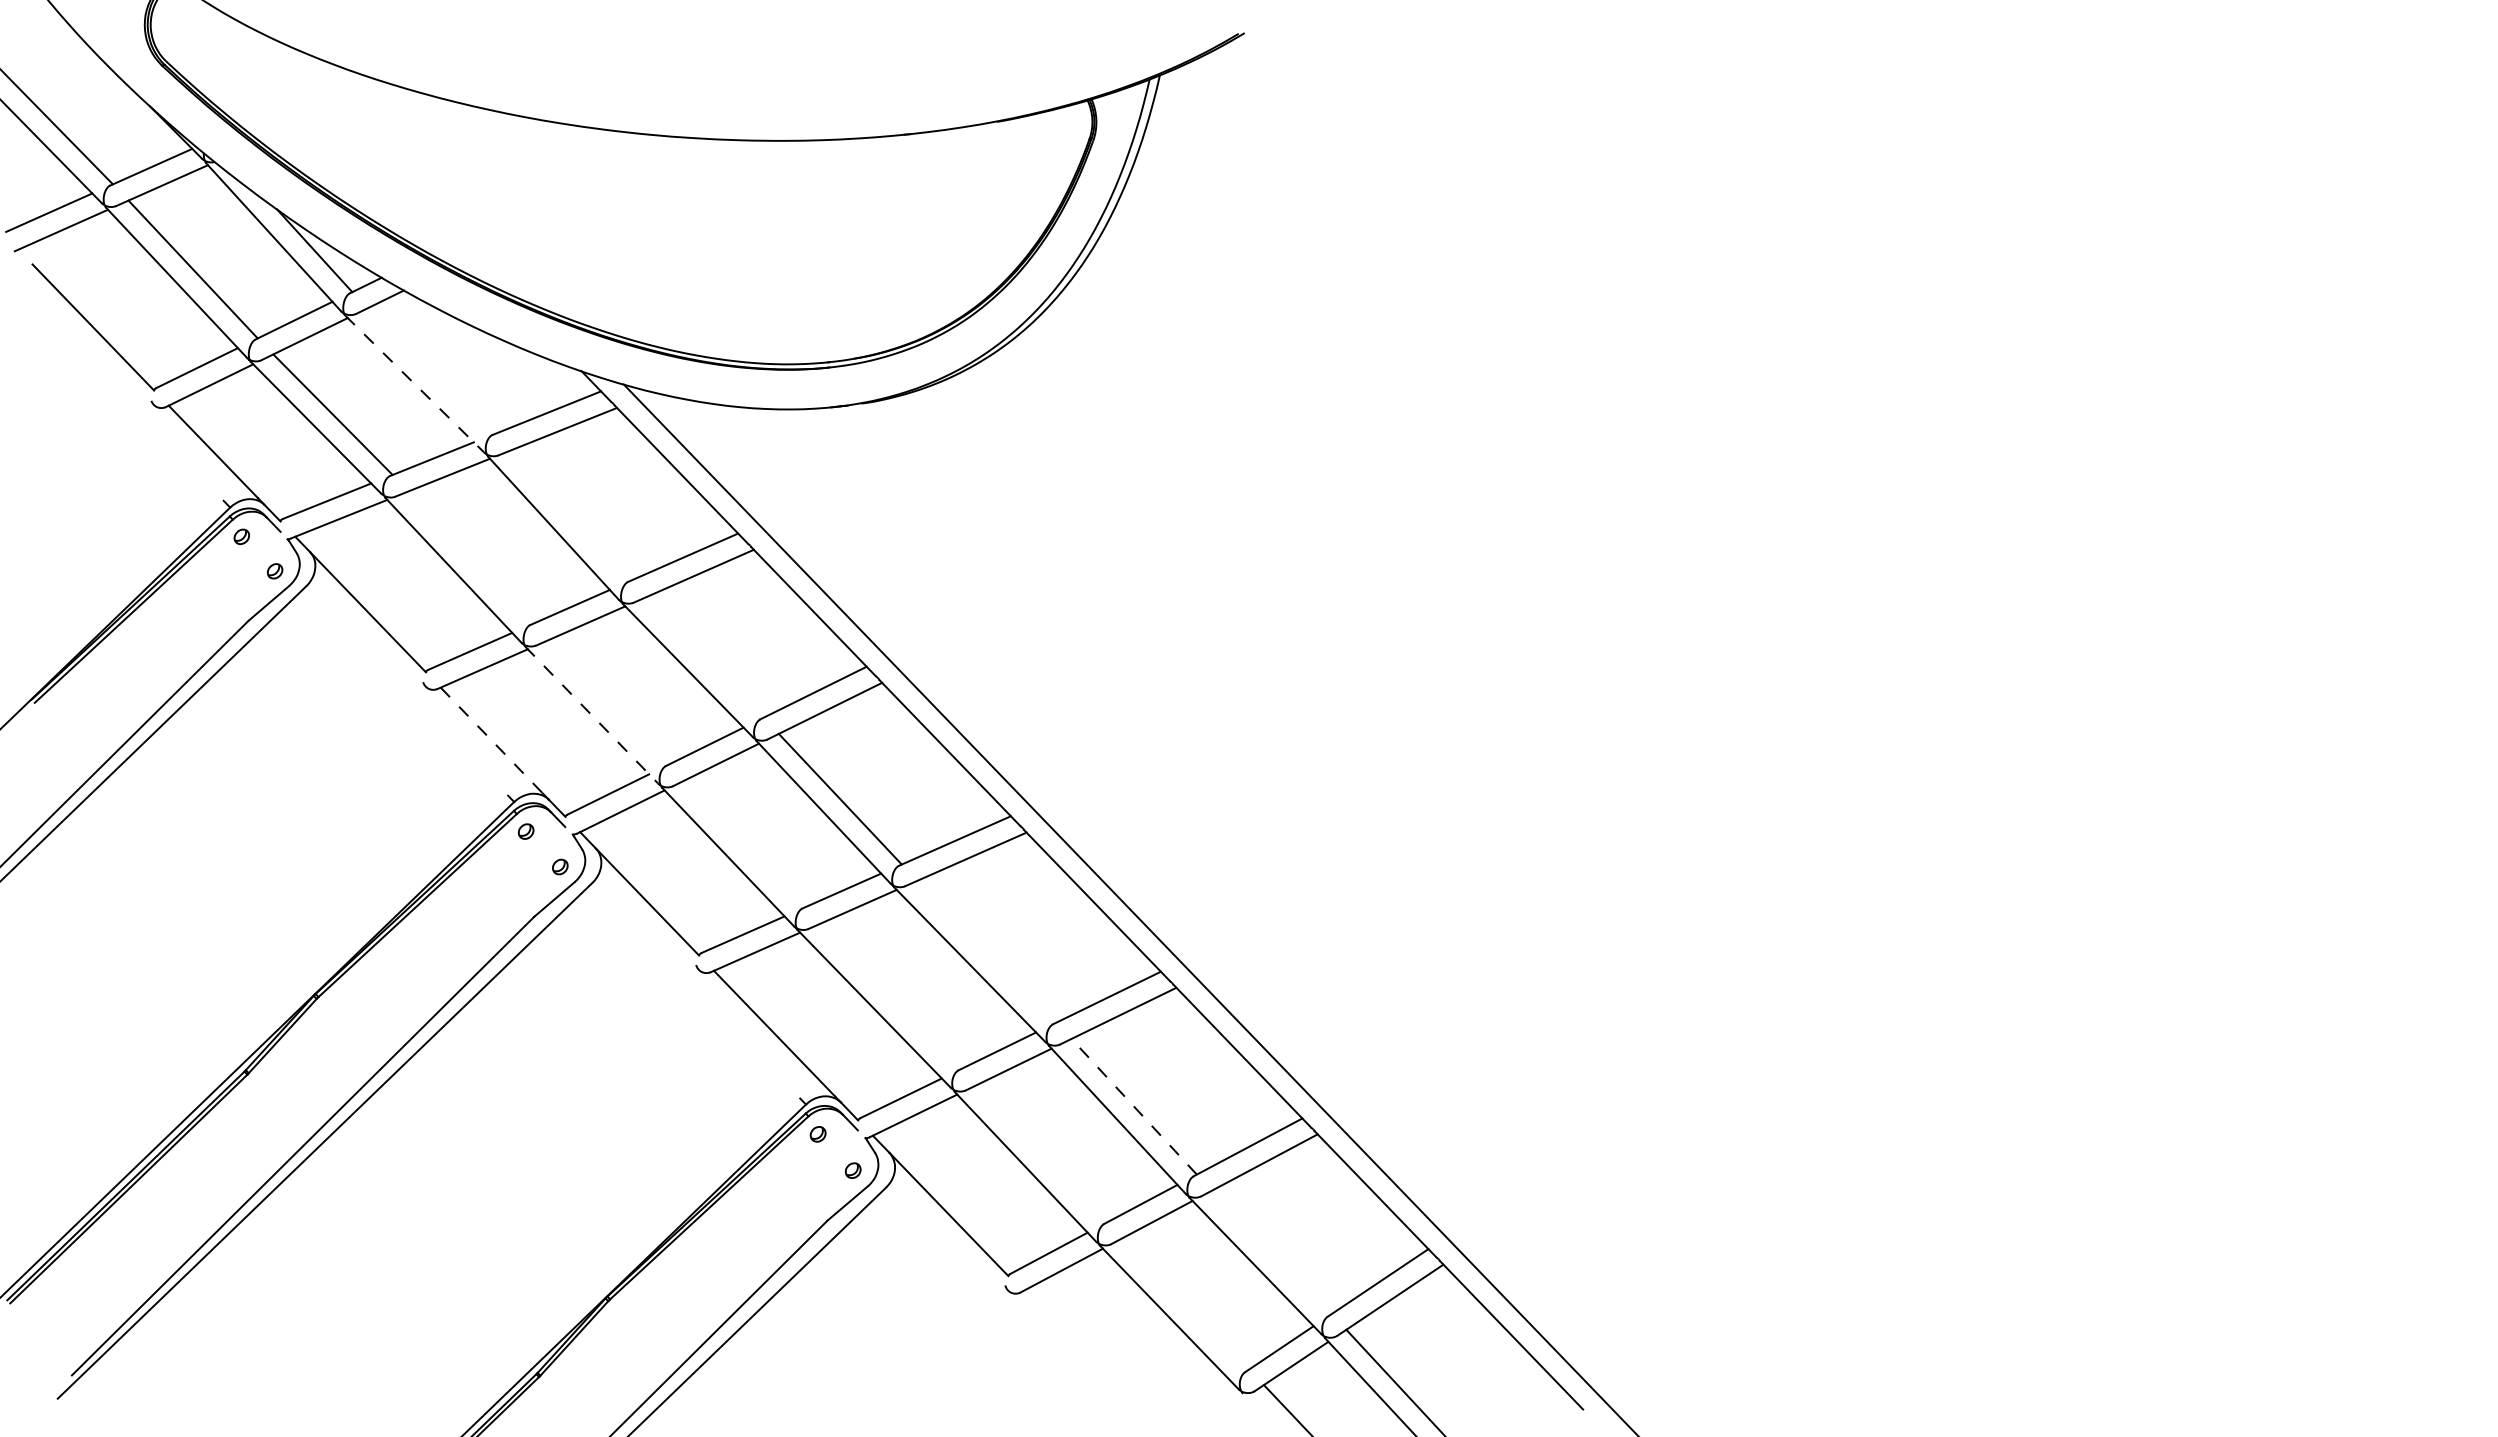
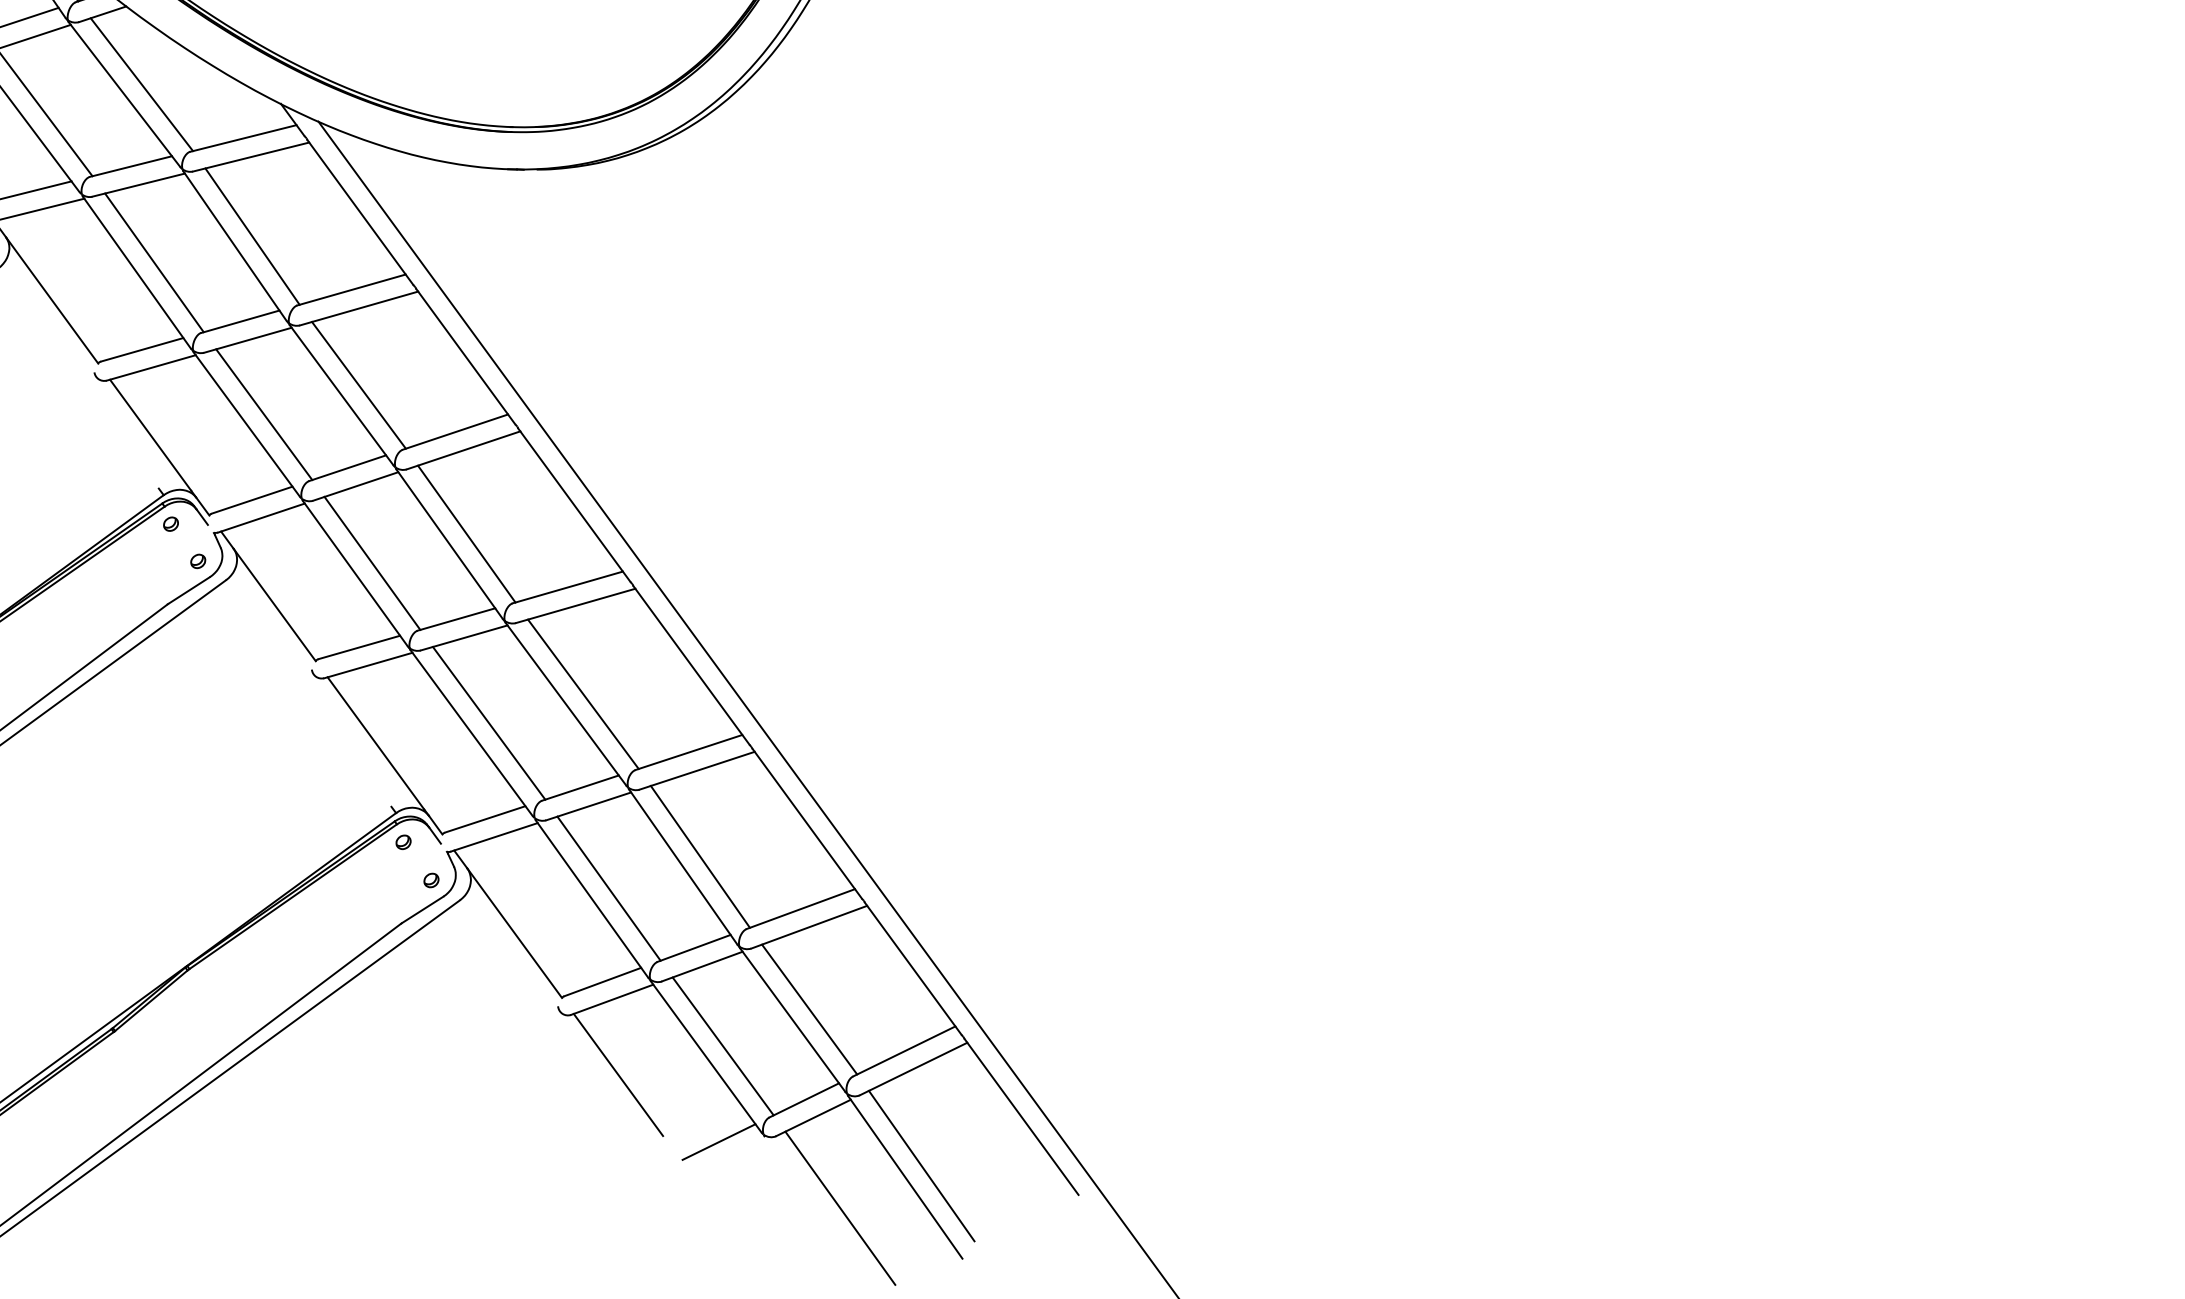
line: (431, 370) -> (141, 84), added
line: (415, 384) -> (125, 95), dashed -> solid
line: (570, 515) -> (252, 236), added
line: (470, 557) -> (154, 262), added
line: (704, 657) -> (358, 385), added
line: (608, 702) -> (263, 414), added
line: (592, 715) -> (247, 424), dashed -> solid
line: (492, 740) -> (151, 435), dashed -> solid
line: (744, 843) -> (372, 563), added
line: (986, 951) -> (583, 694), added
line: (890, 995) -> (488, 722), added
line: (1133, 1106) -> (699, 856), dashed -> solid
line: (1042, 1153) -> (609, 888), added
line: (1271, 1252) -> (809, 1009), added
line: (1185, 1303) -> (723, 1046), added
line: (1079, 1349) -> (618, 1075), added
line: (1195, 1405) -> (719, 1141), added

